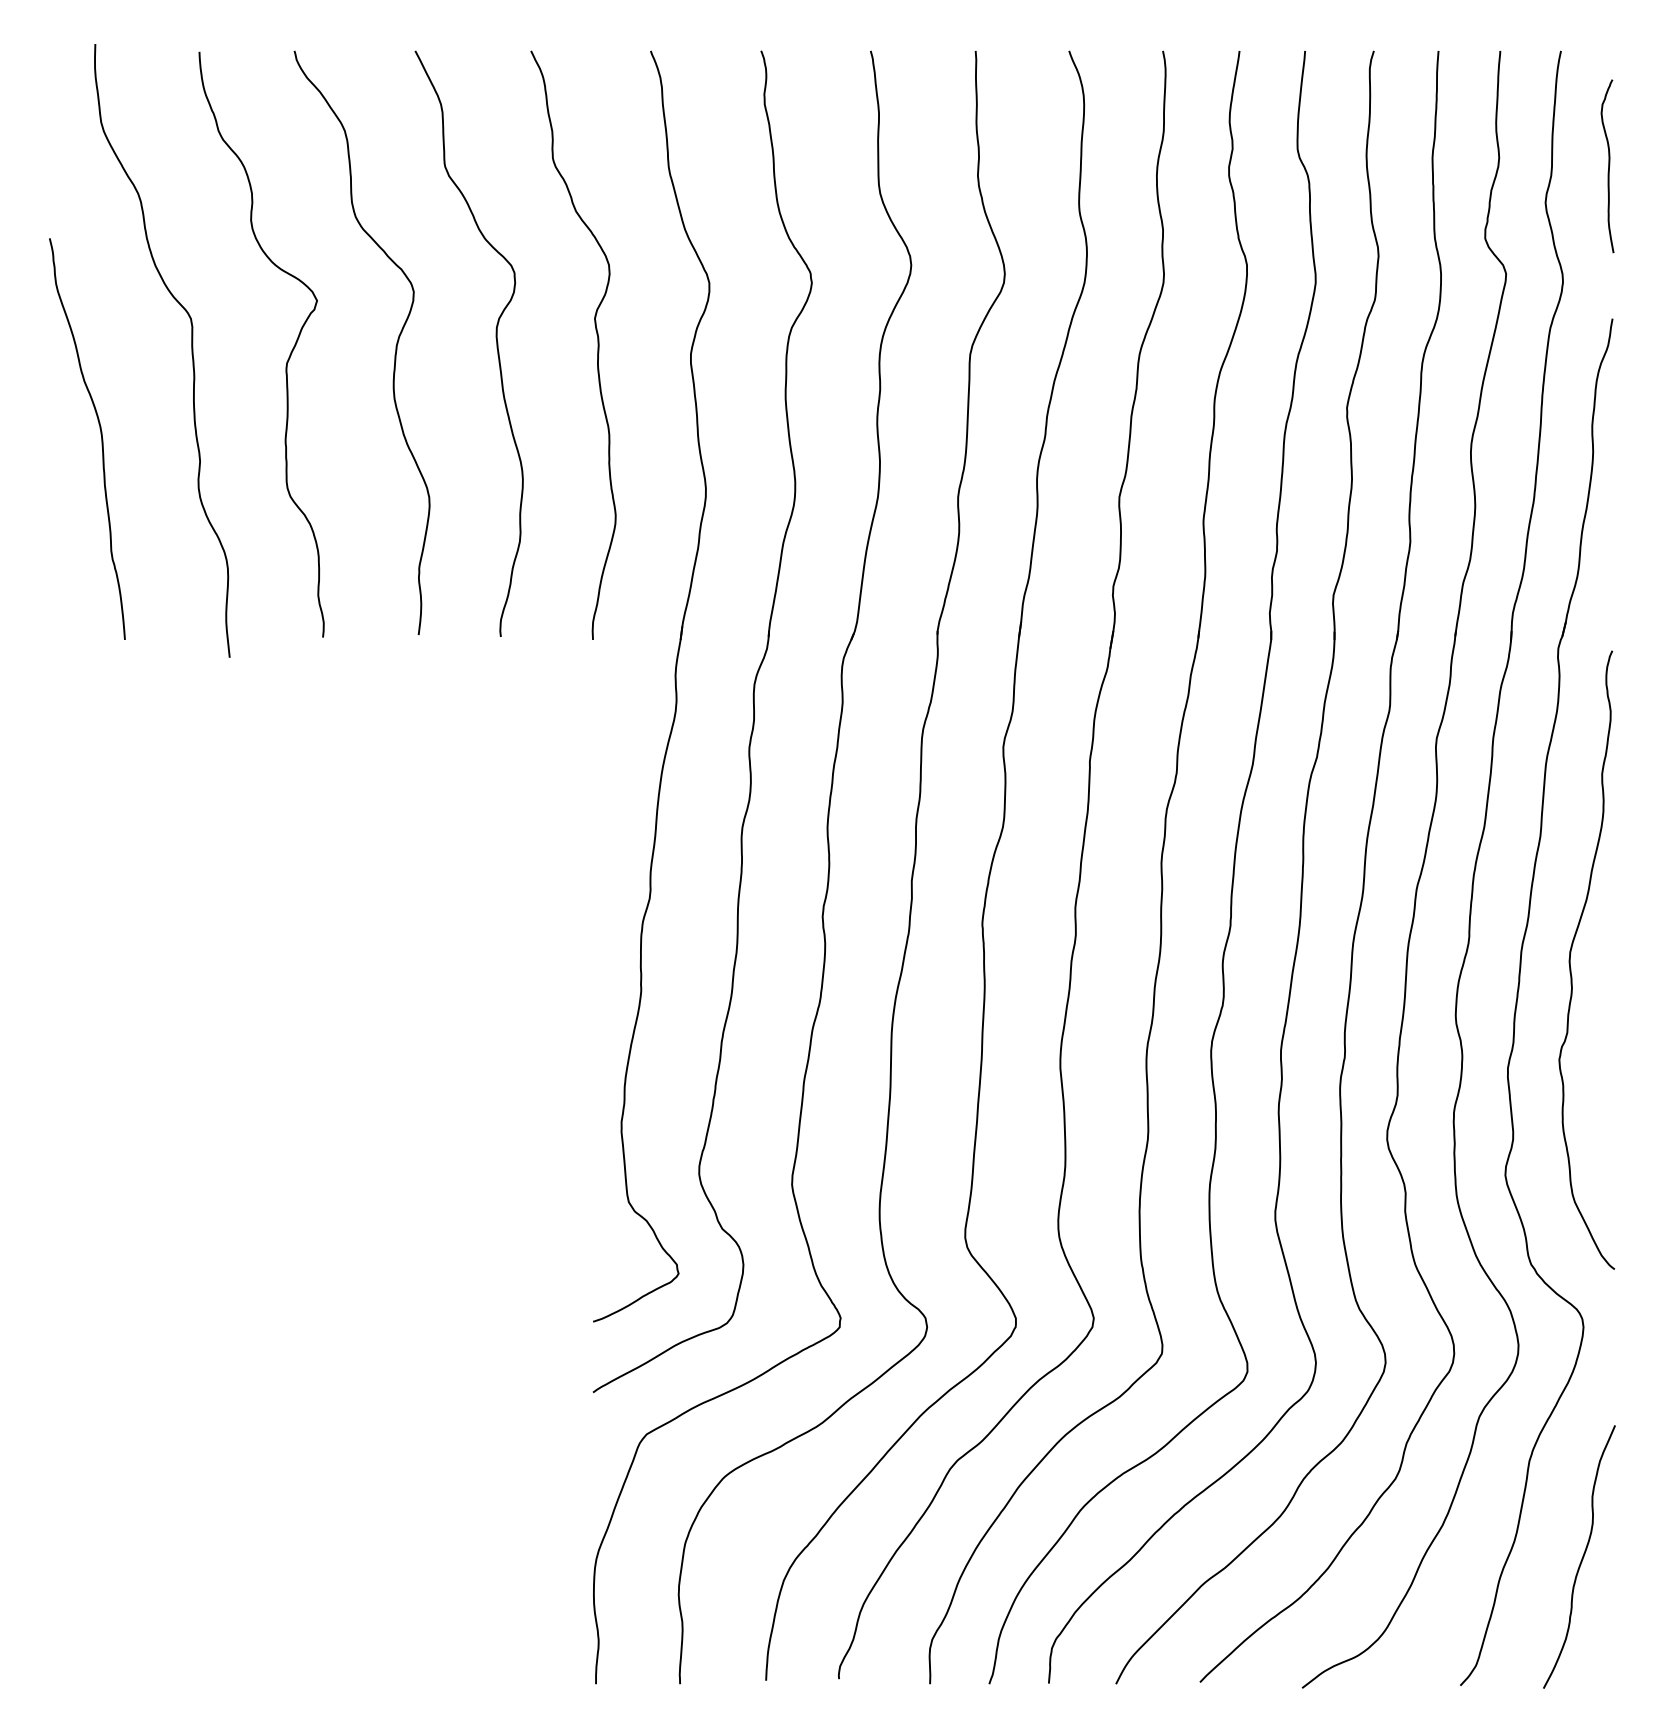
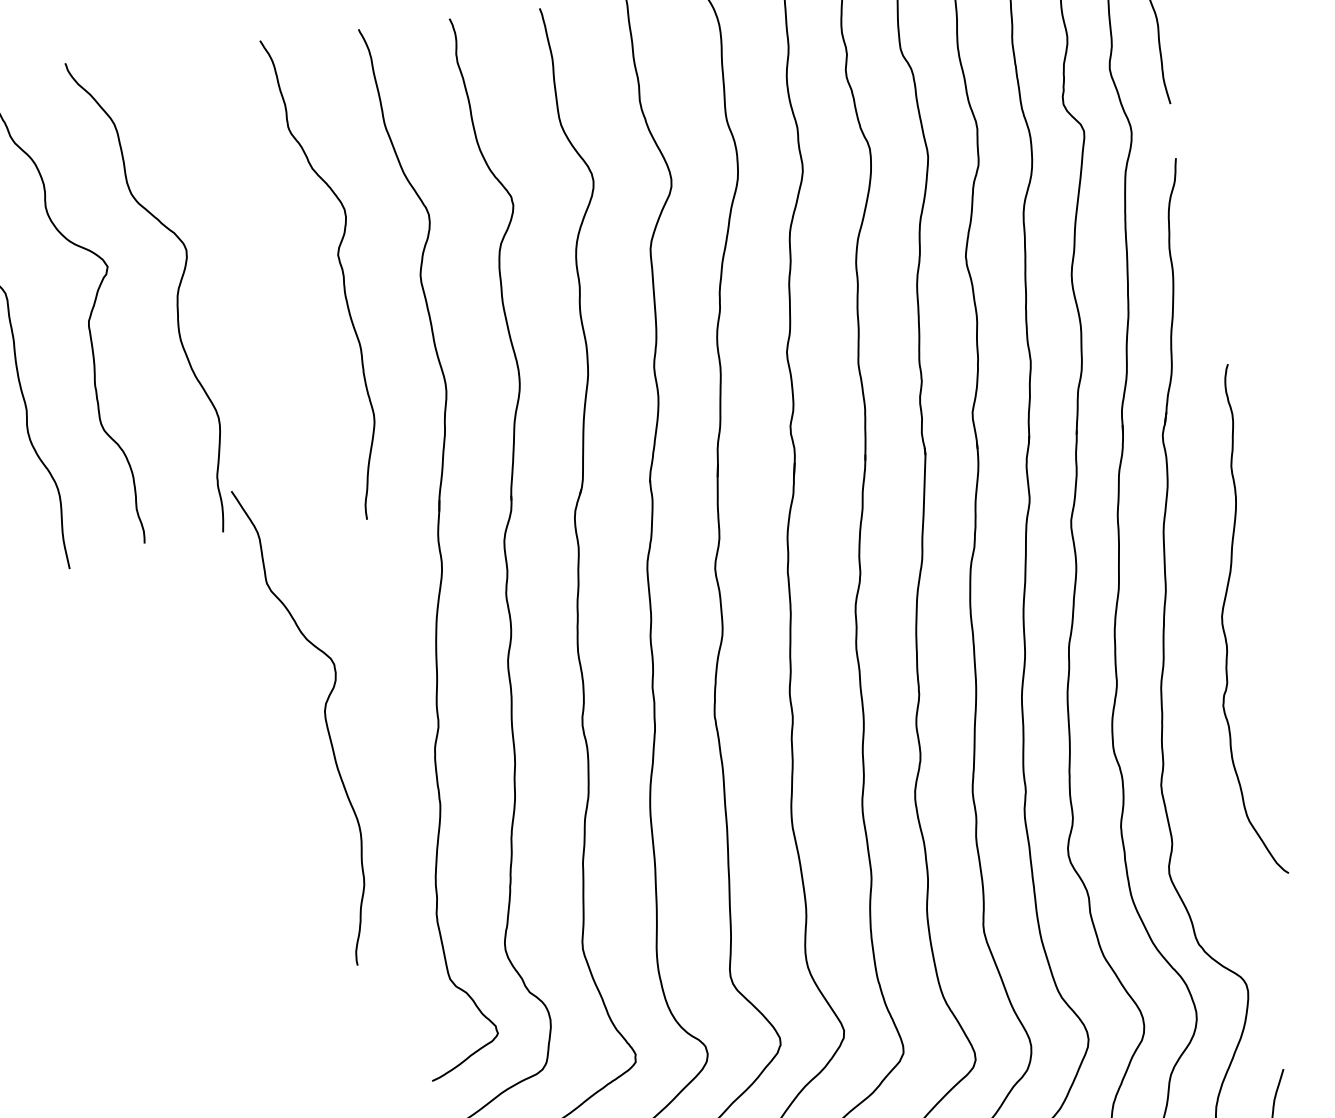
curve: (495, 338) -> (324, 720), moved
curve: (1570, 959) -> (1222, 622), moved

